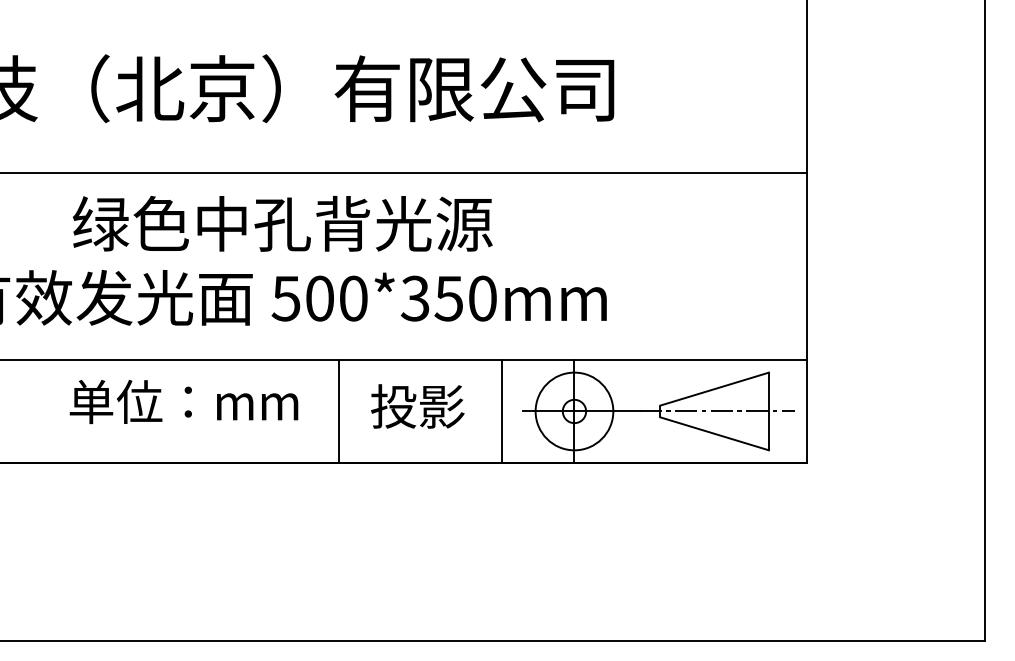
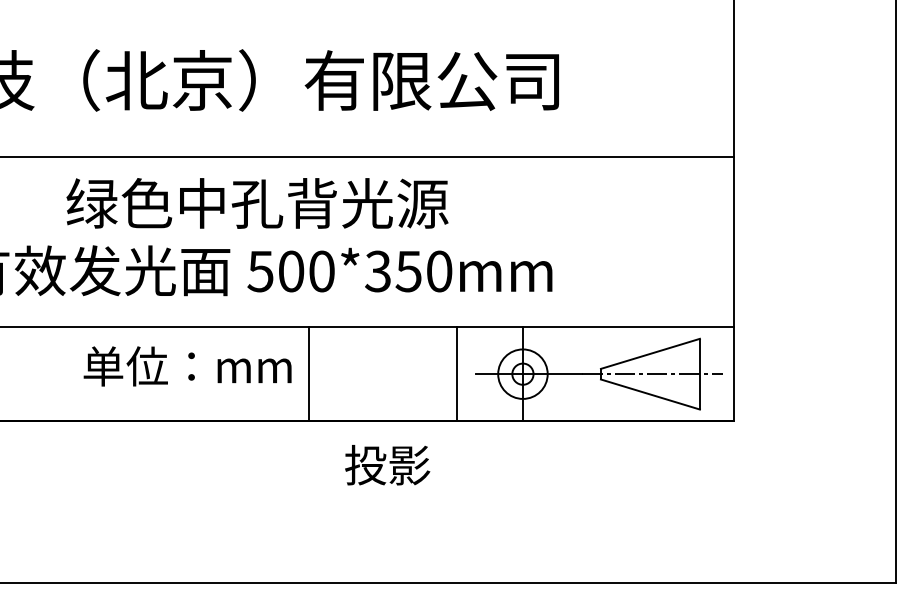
text: (183, 401) -> (187, 366), moved
text: (417, 406) -> (387, 465), moved
circle: (574, 411) -> (522, 374), size x0.7

